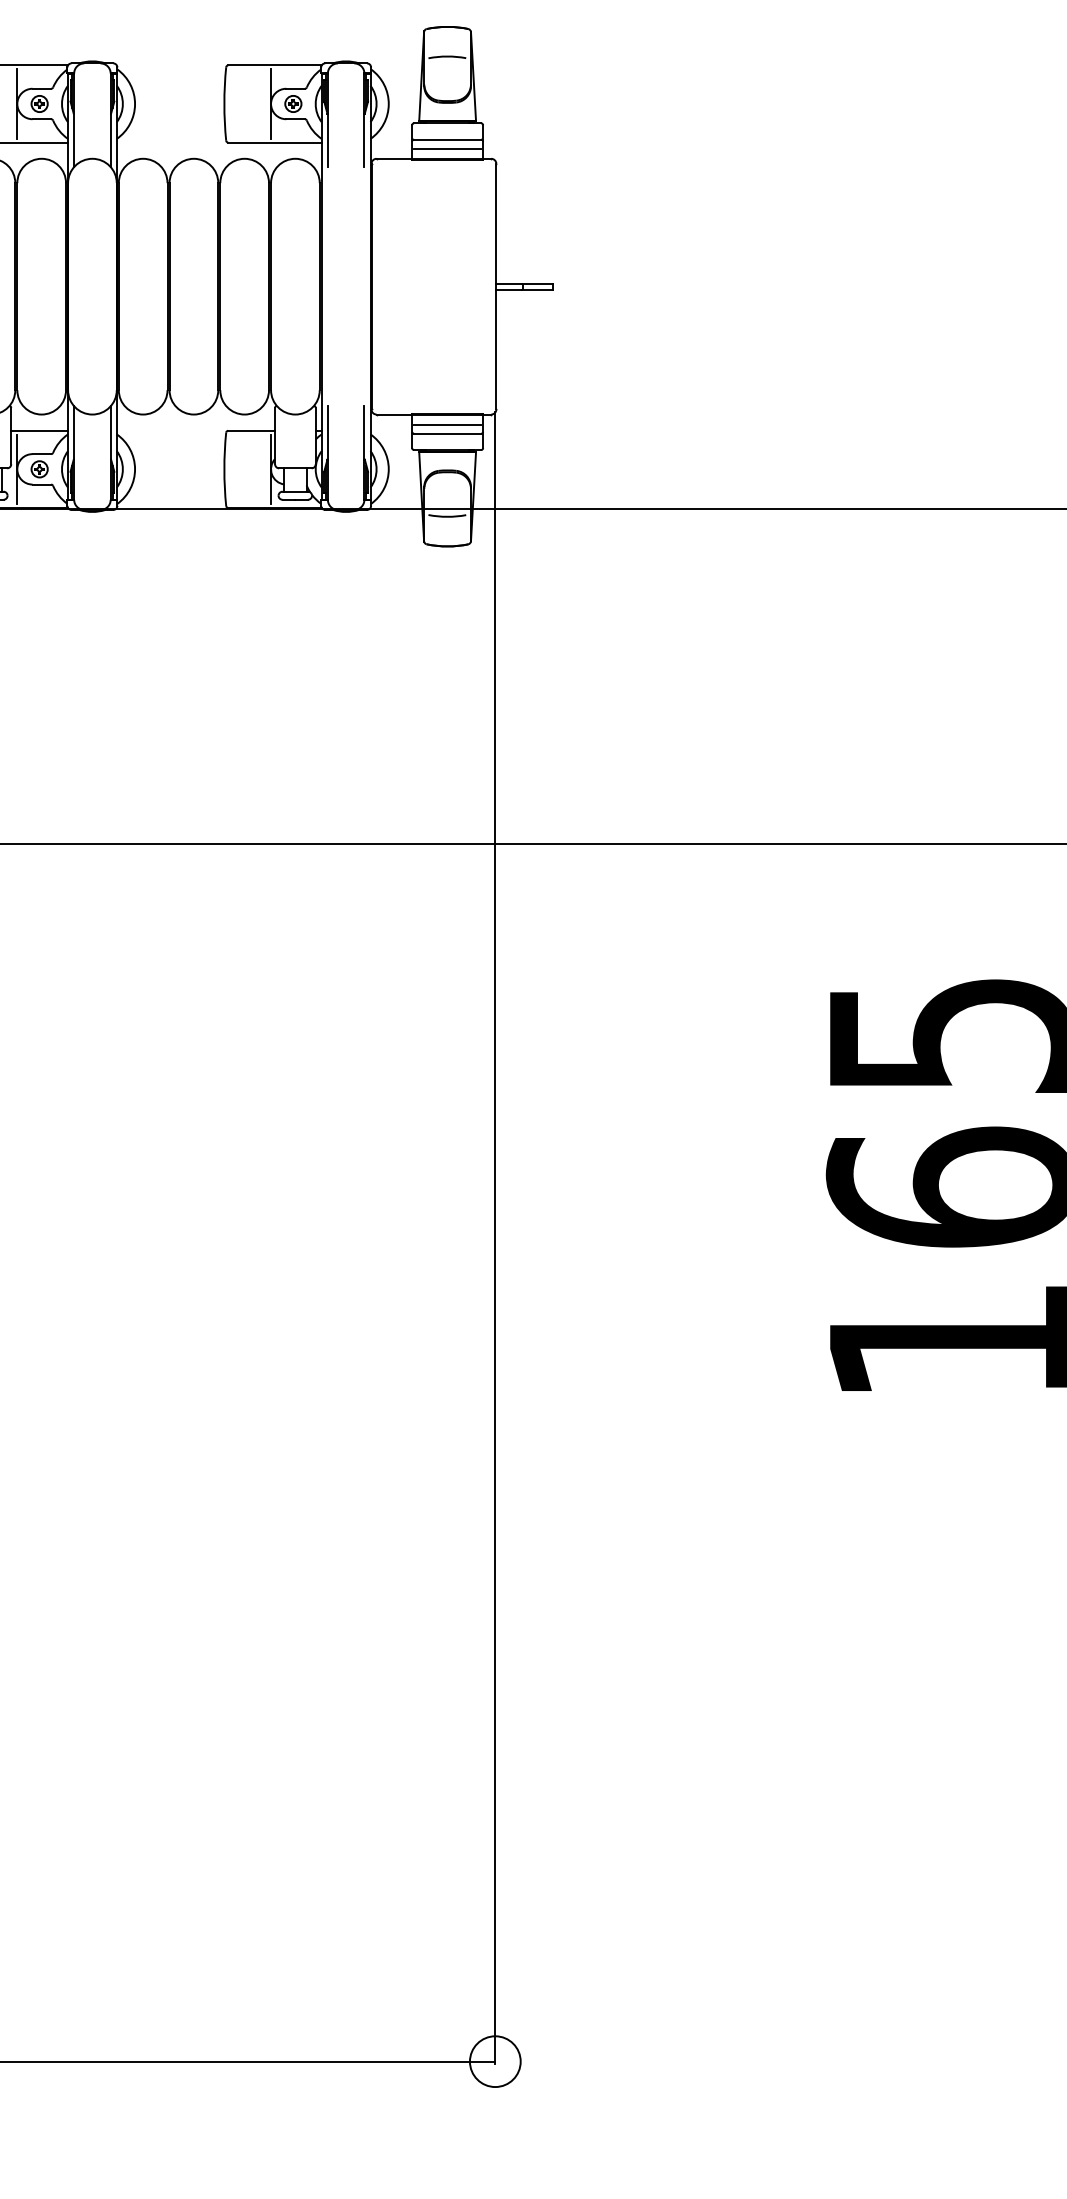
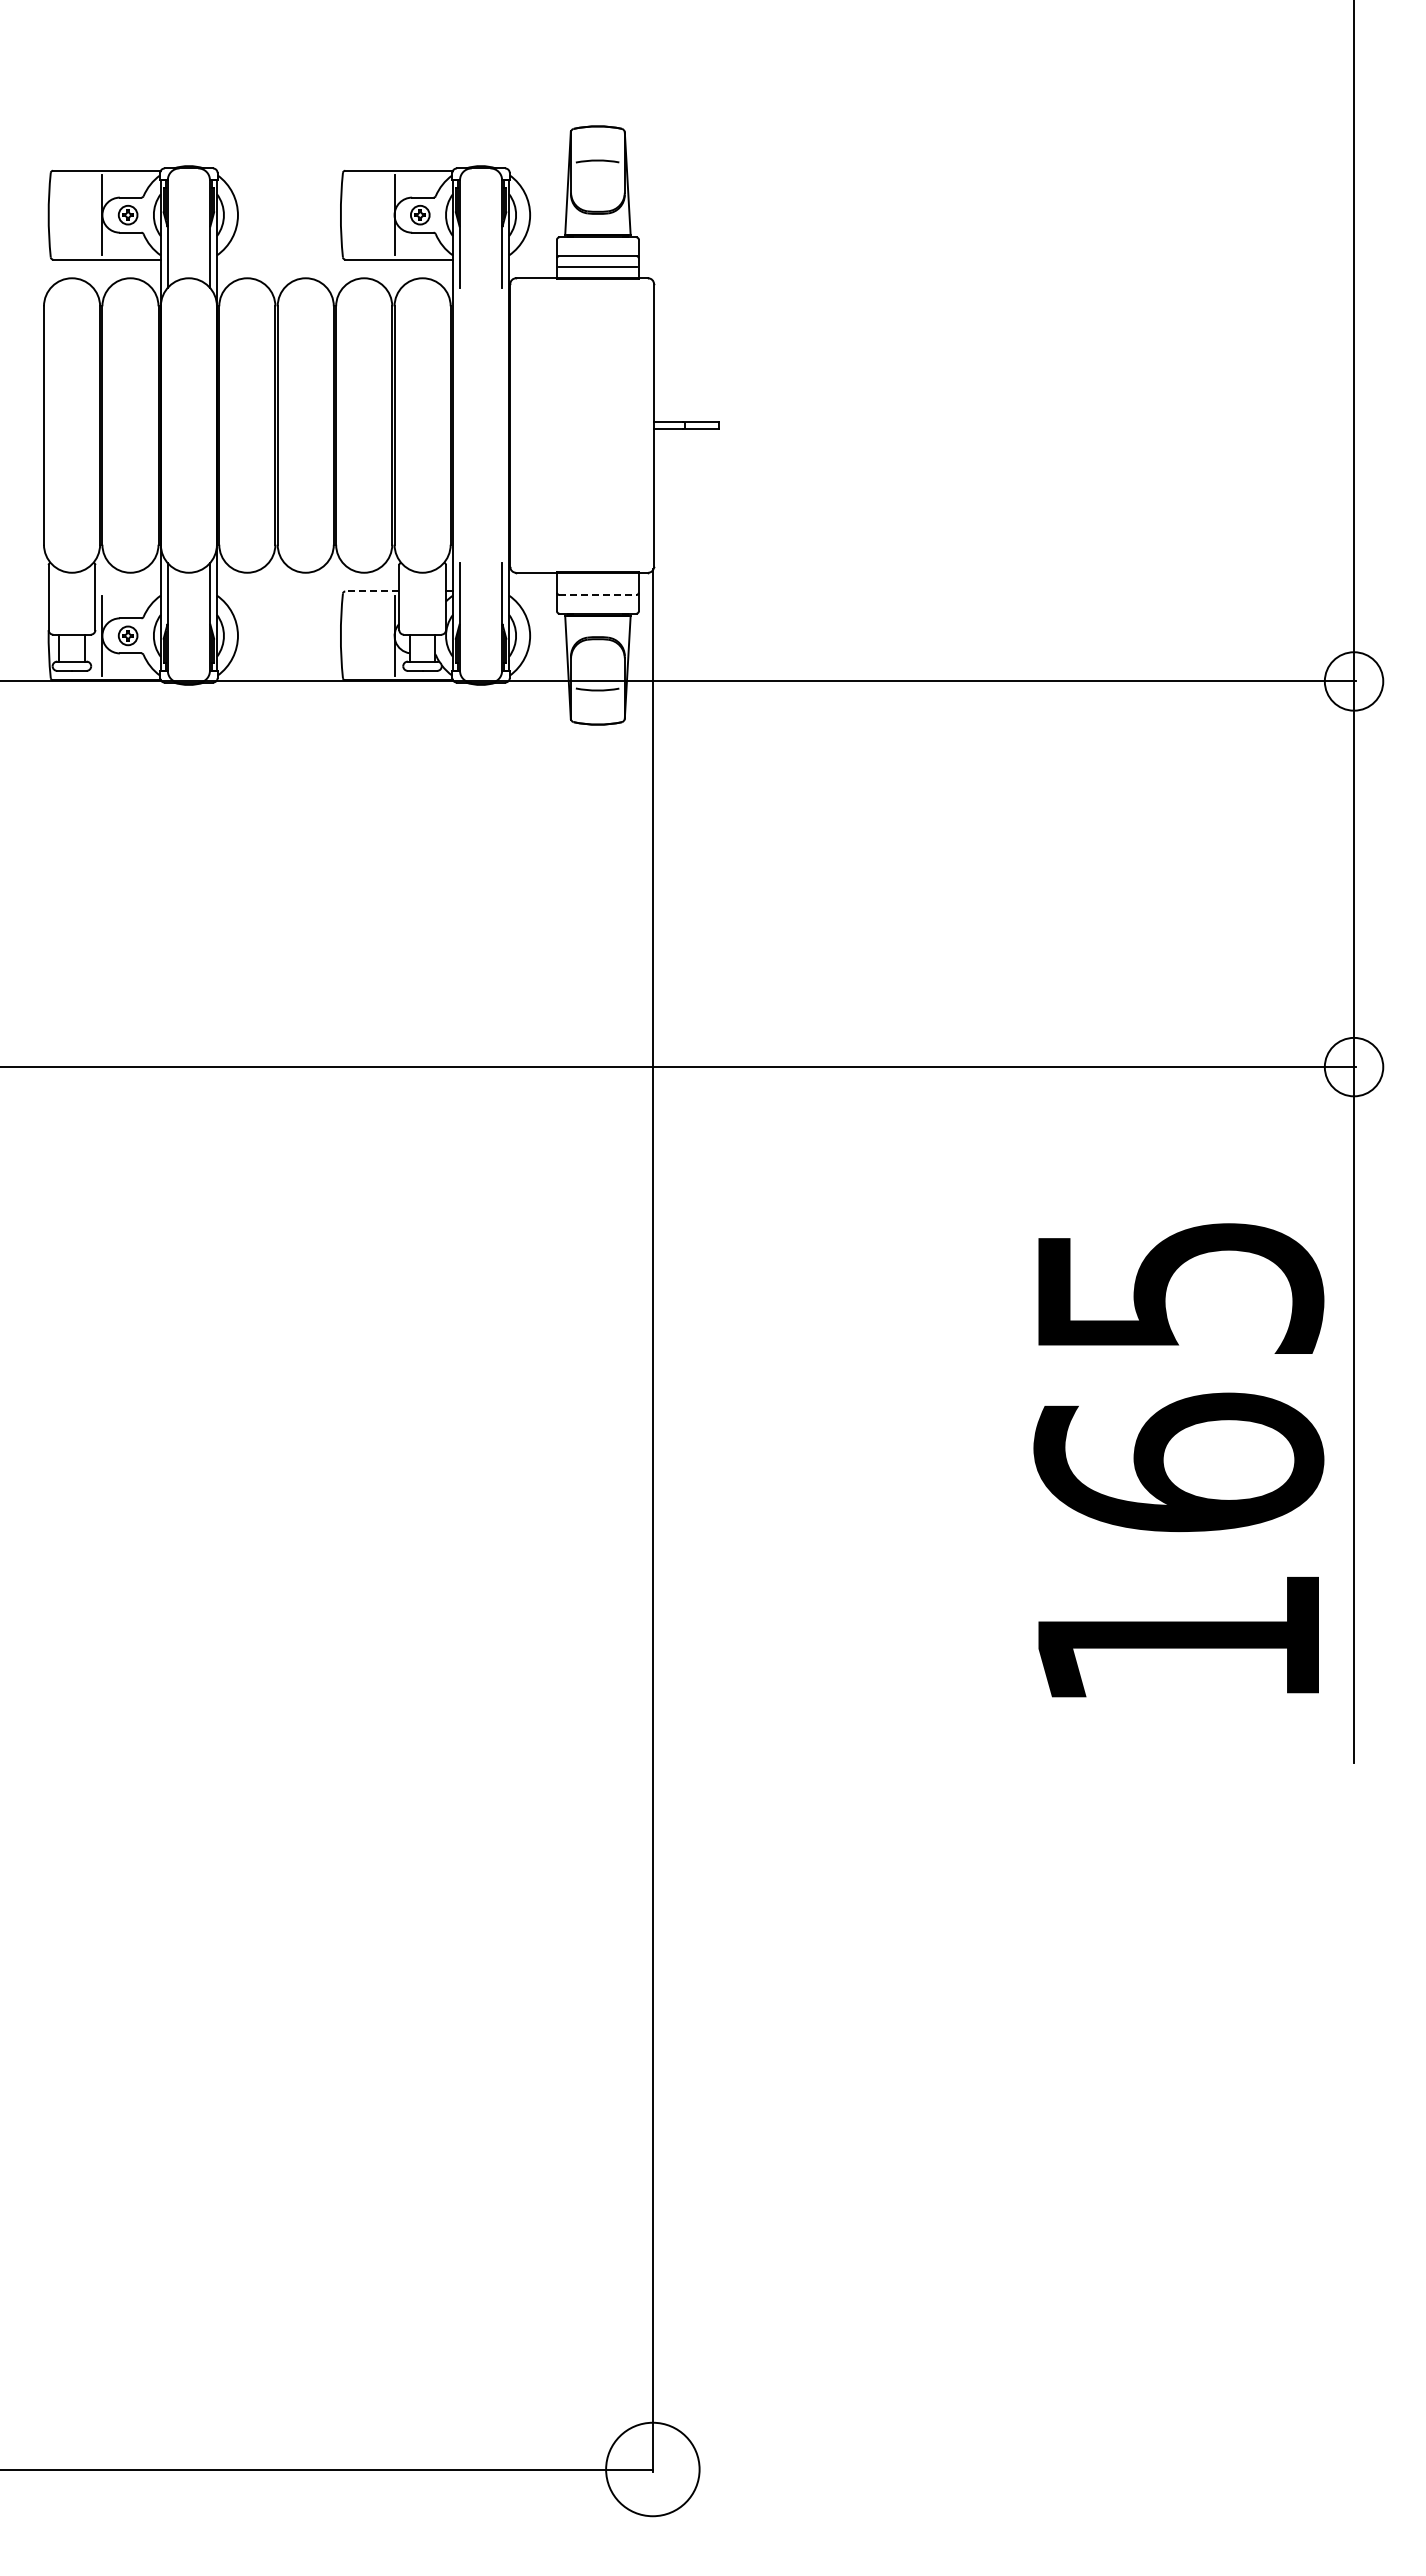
line: (447, 424) -> (597, 584), removed
line: (39, 430) -> (127, 591), removed
line: (251, 430) -> (372, 591), solid -> dashed
line: (447, 433) -> (597, 594), solid -> dashed
circle: (495, 2061) -> (652, 2469), size x1.6

